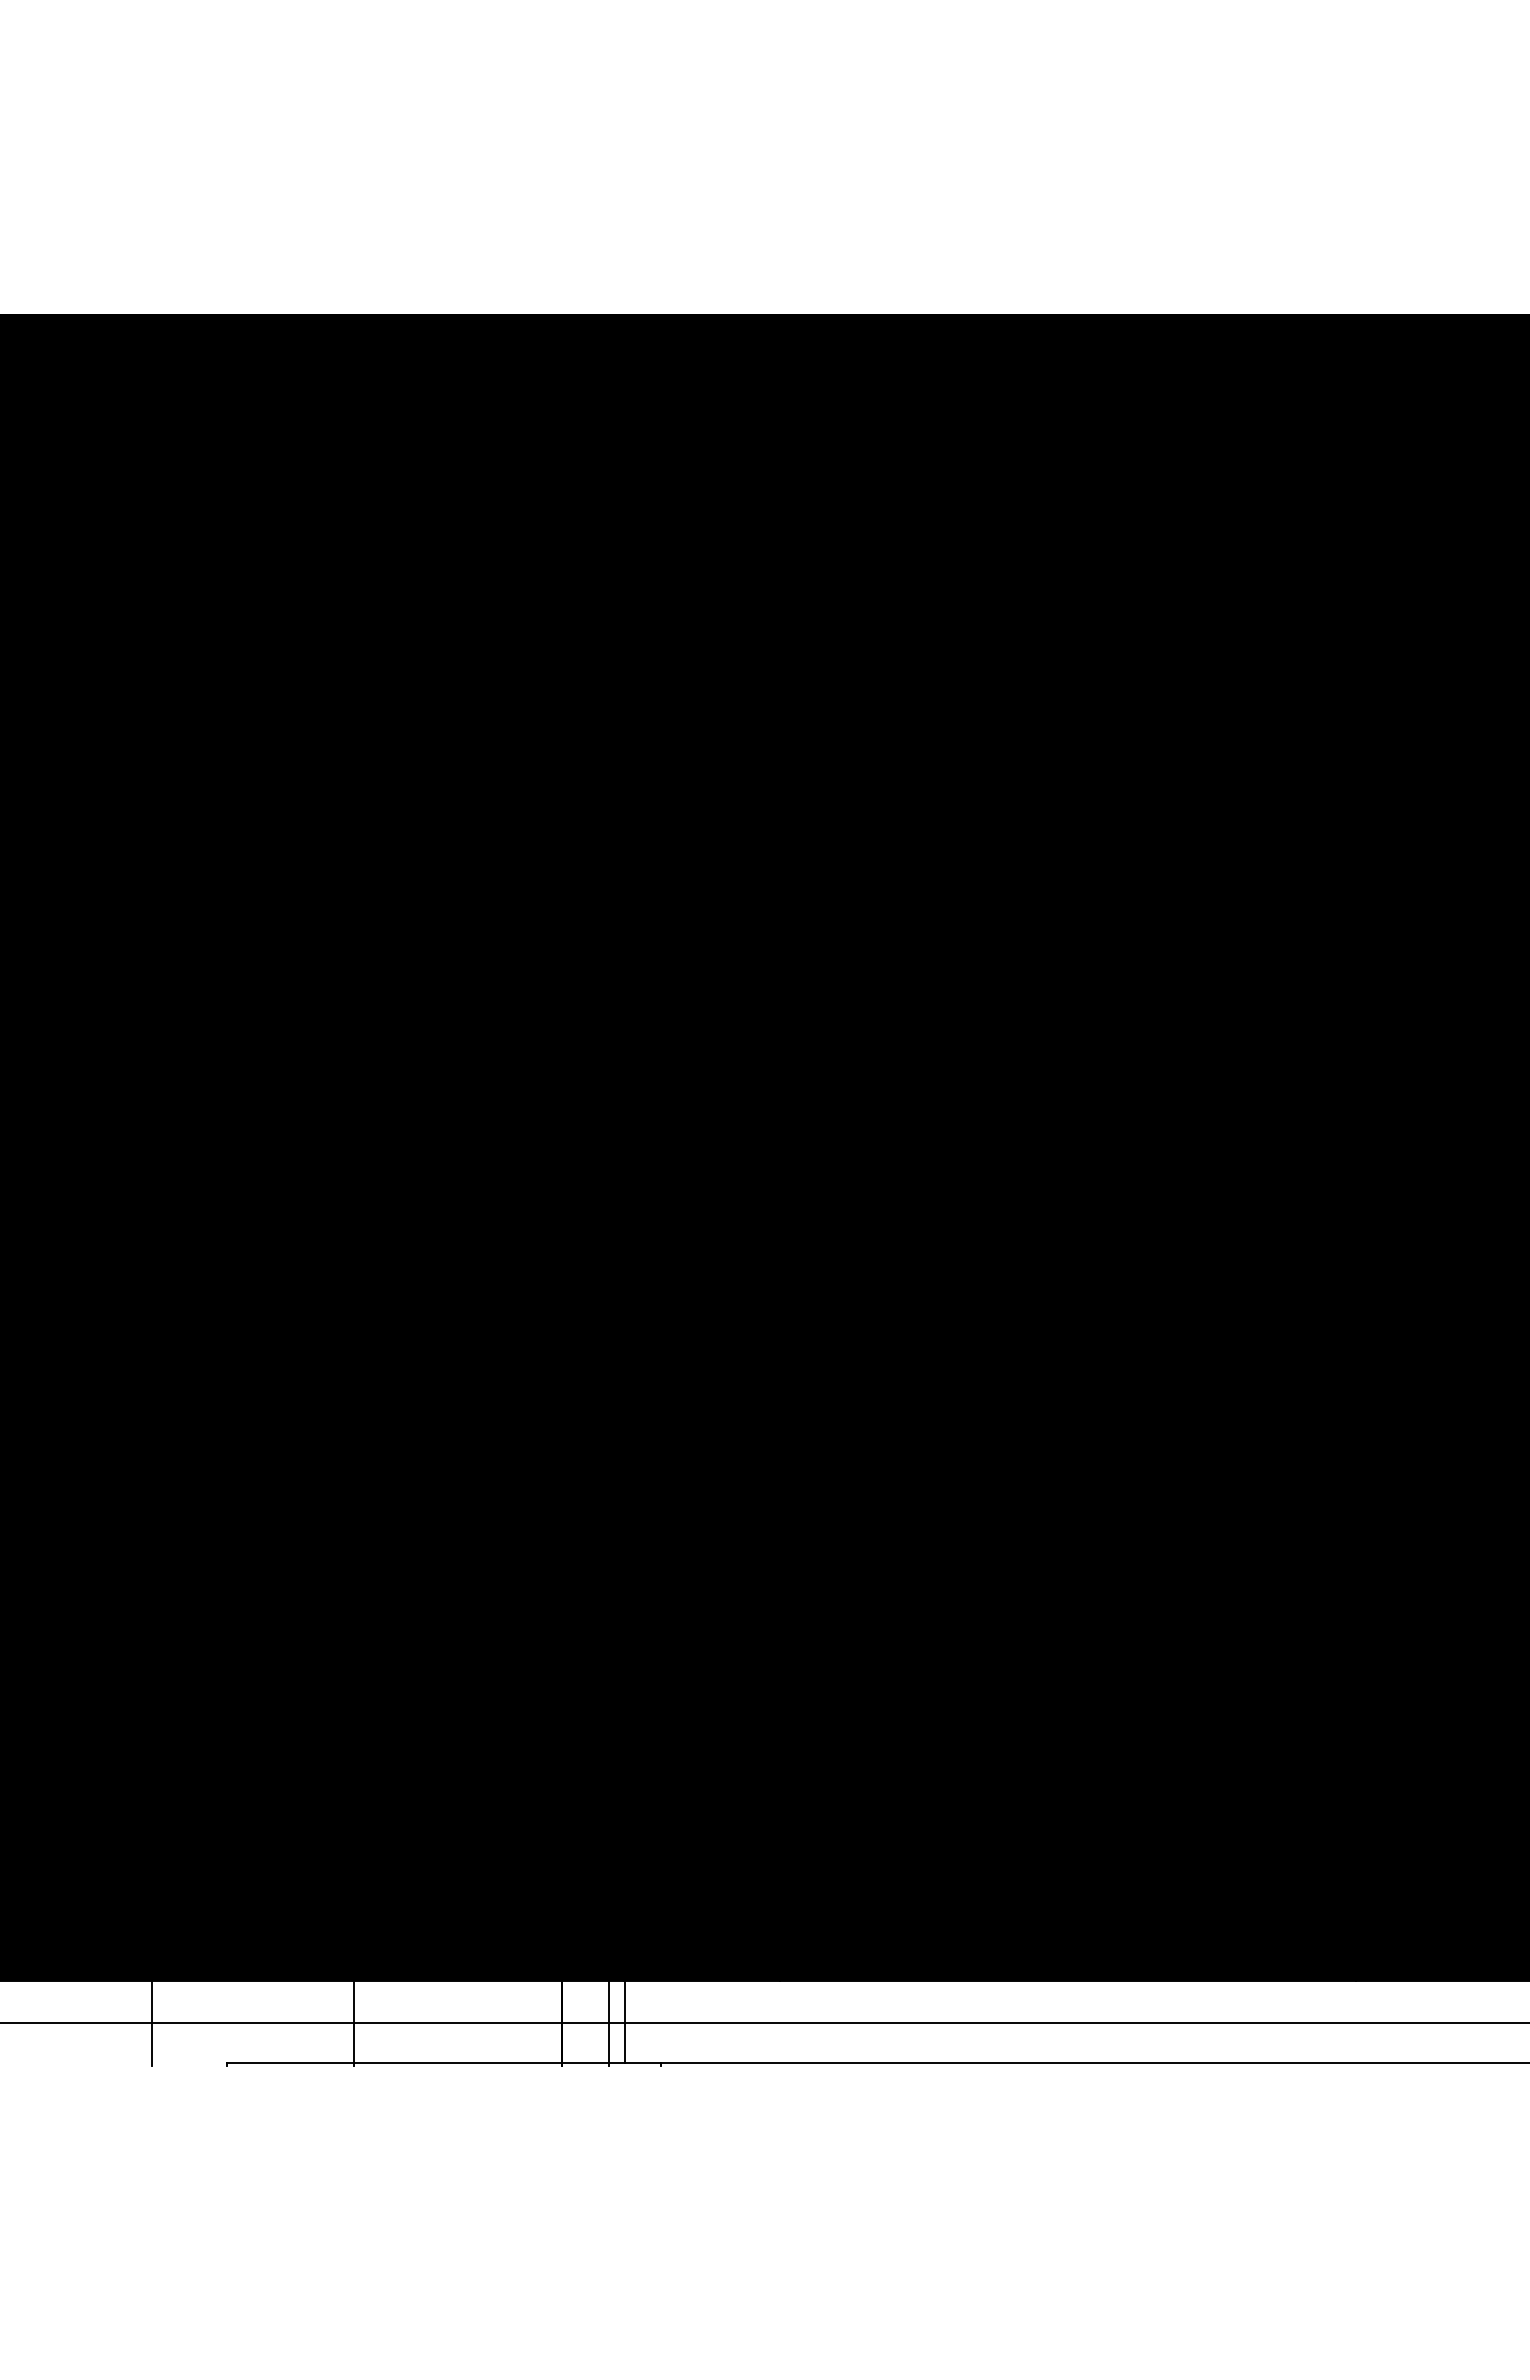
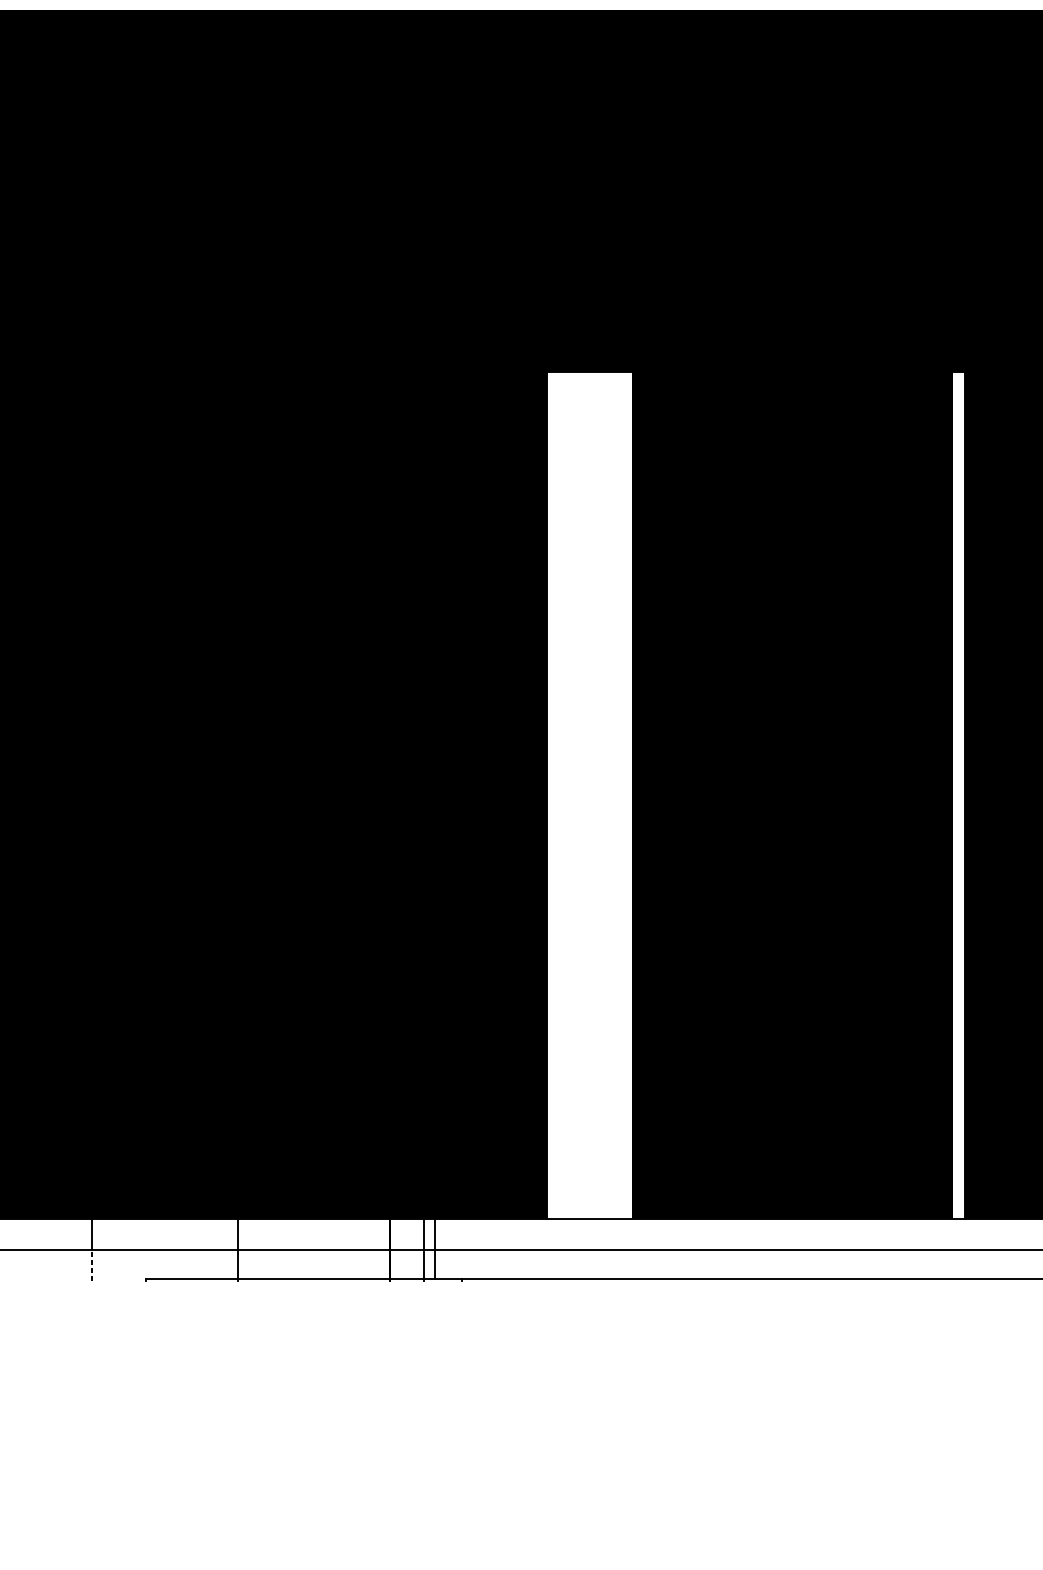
fill: (835, 1396) -> (587, 795), removed
fill: (1346, 1396) -> (958, 795), removed
line: (152, 2044) -> (92, 1265), solid -> dashed

